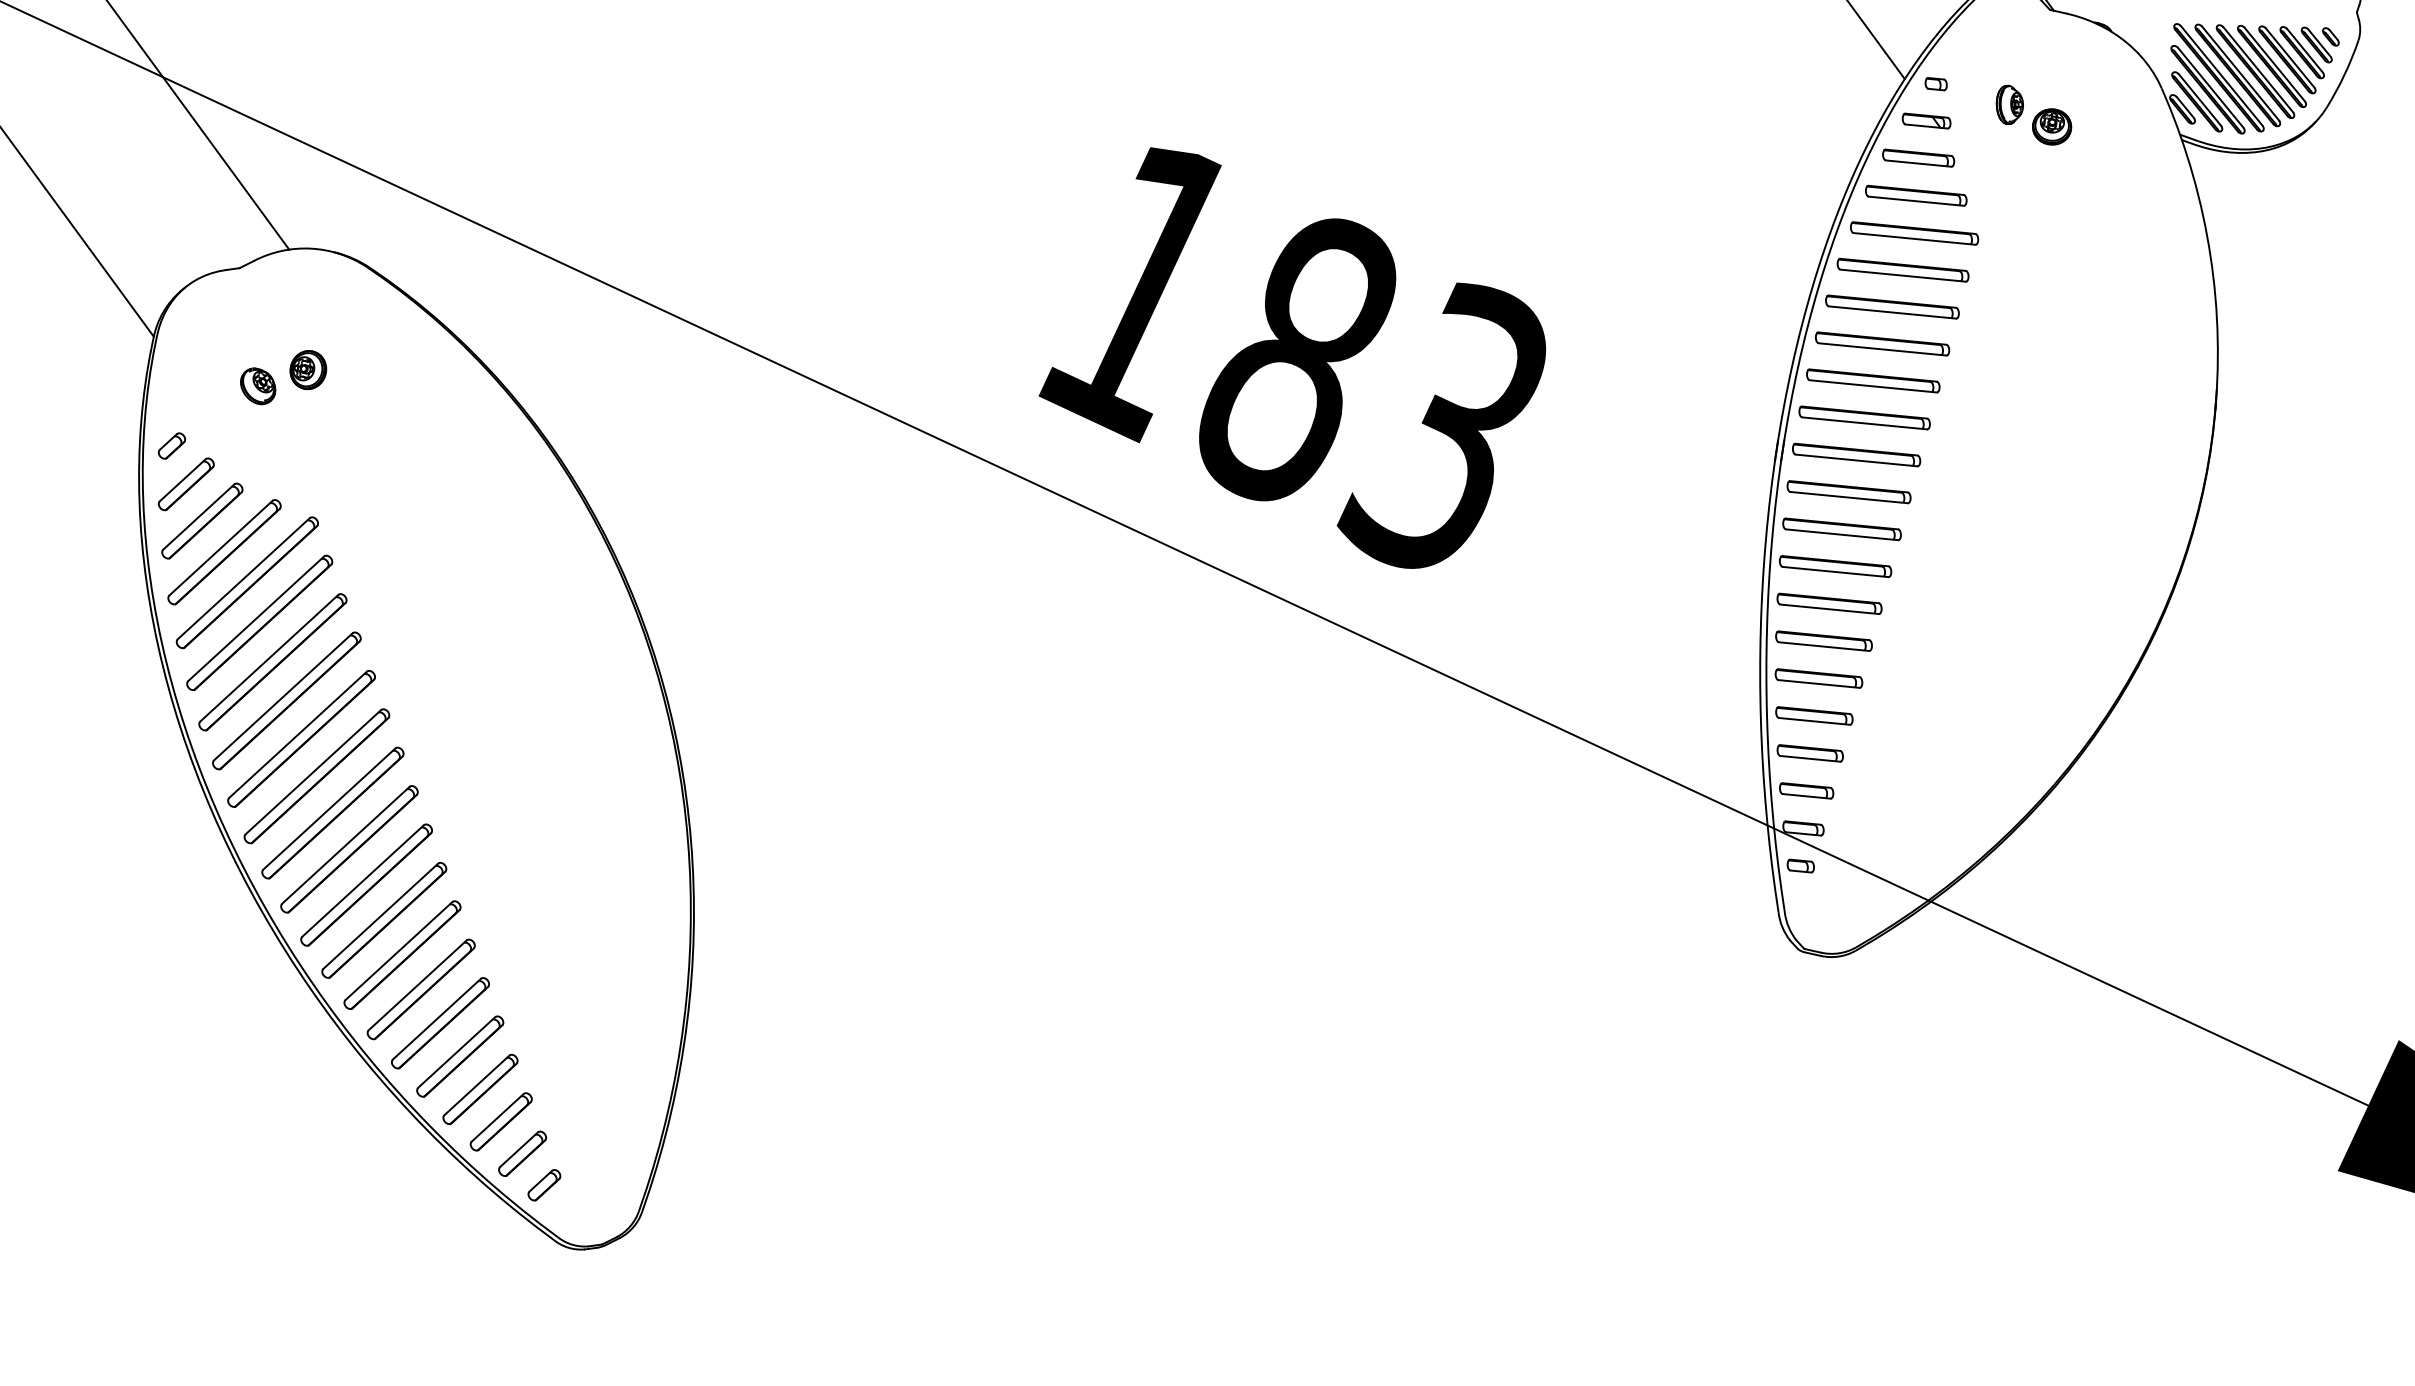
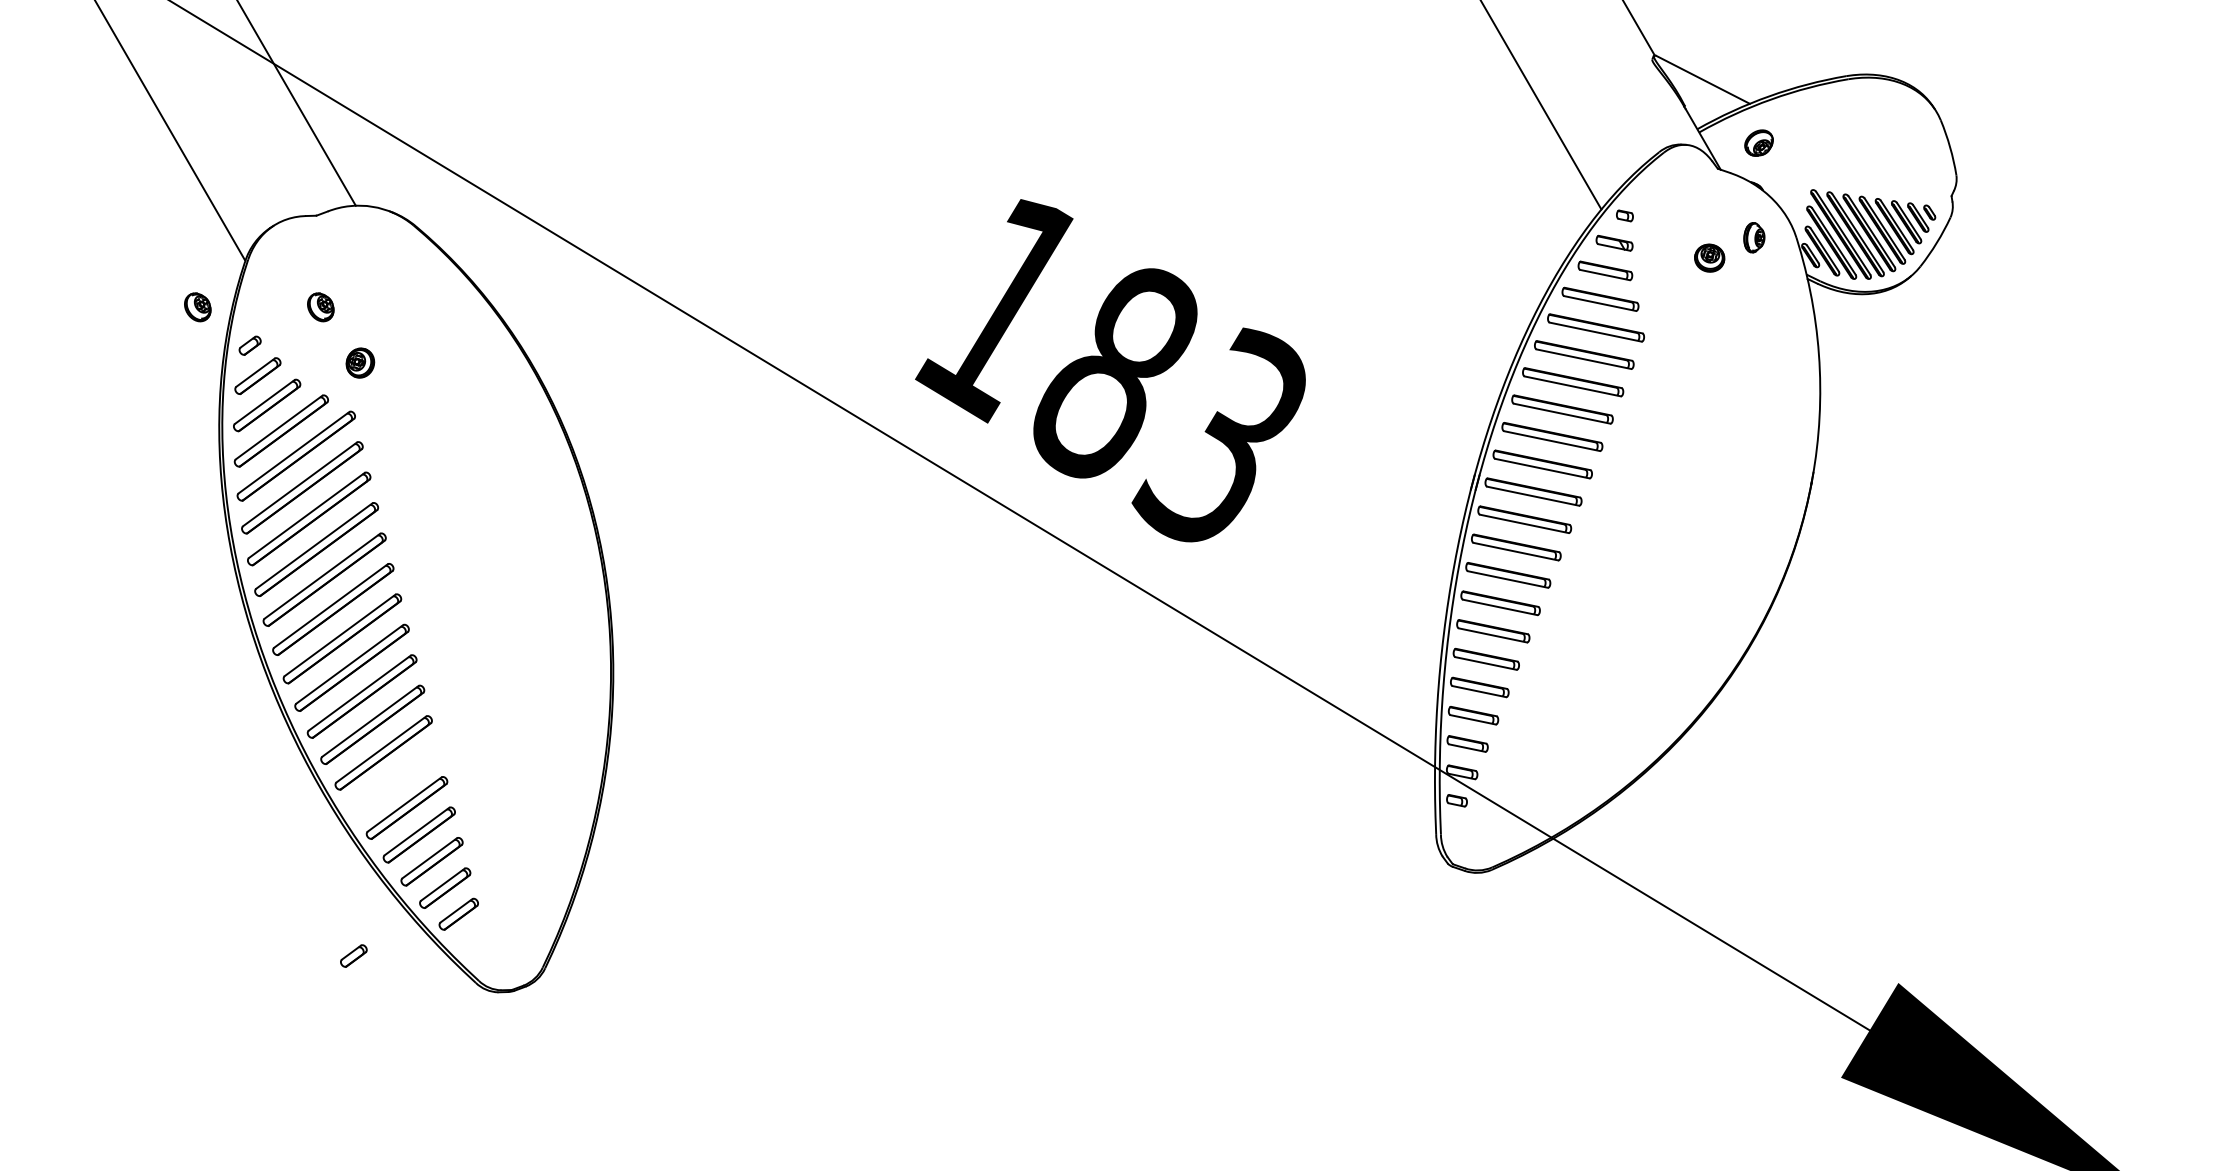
part: (2009, 104) -> (1754, 237), moved
part: (308, 369) -> (360, 362), moved
part: (98, 403) -> (197, 307), added
part: (420, 989) -> (394, 780), removed
part: (543, 1184) -> (353, 955), moved

